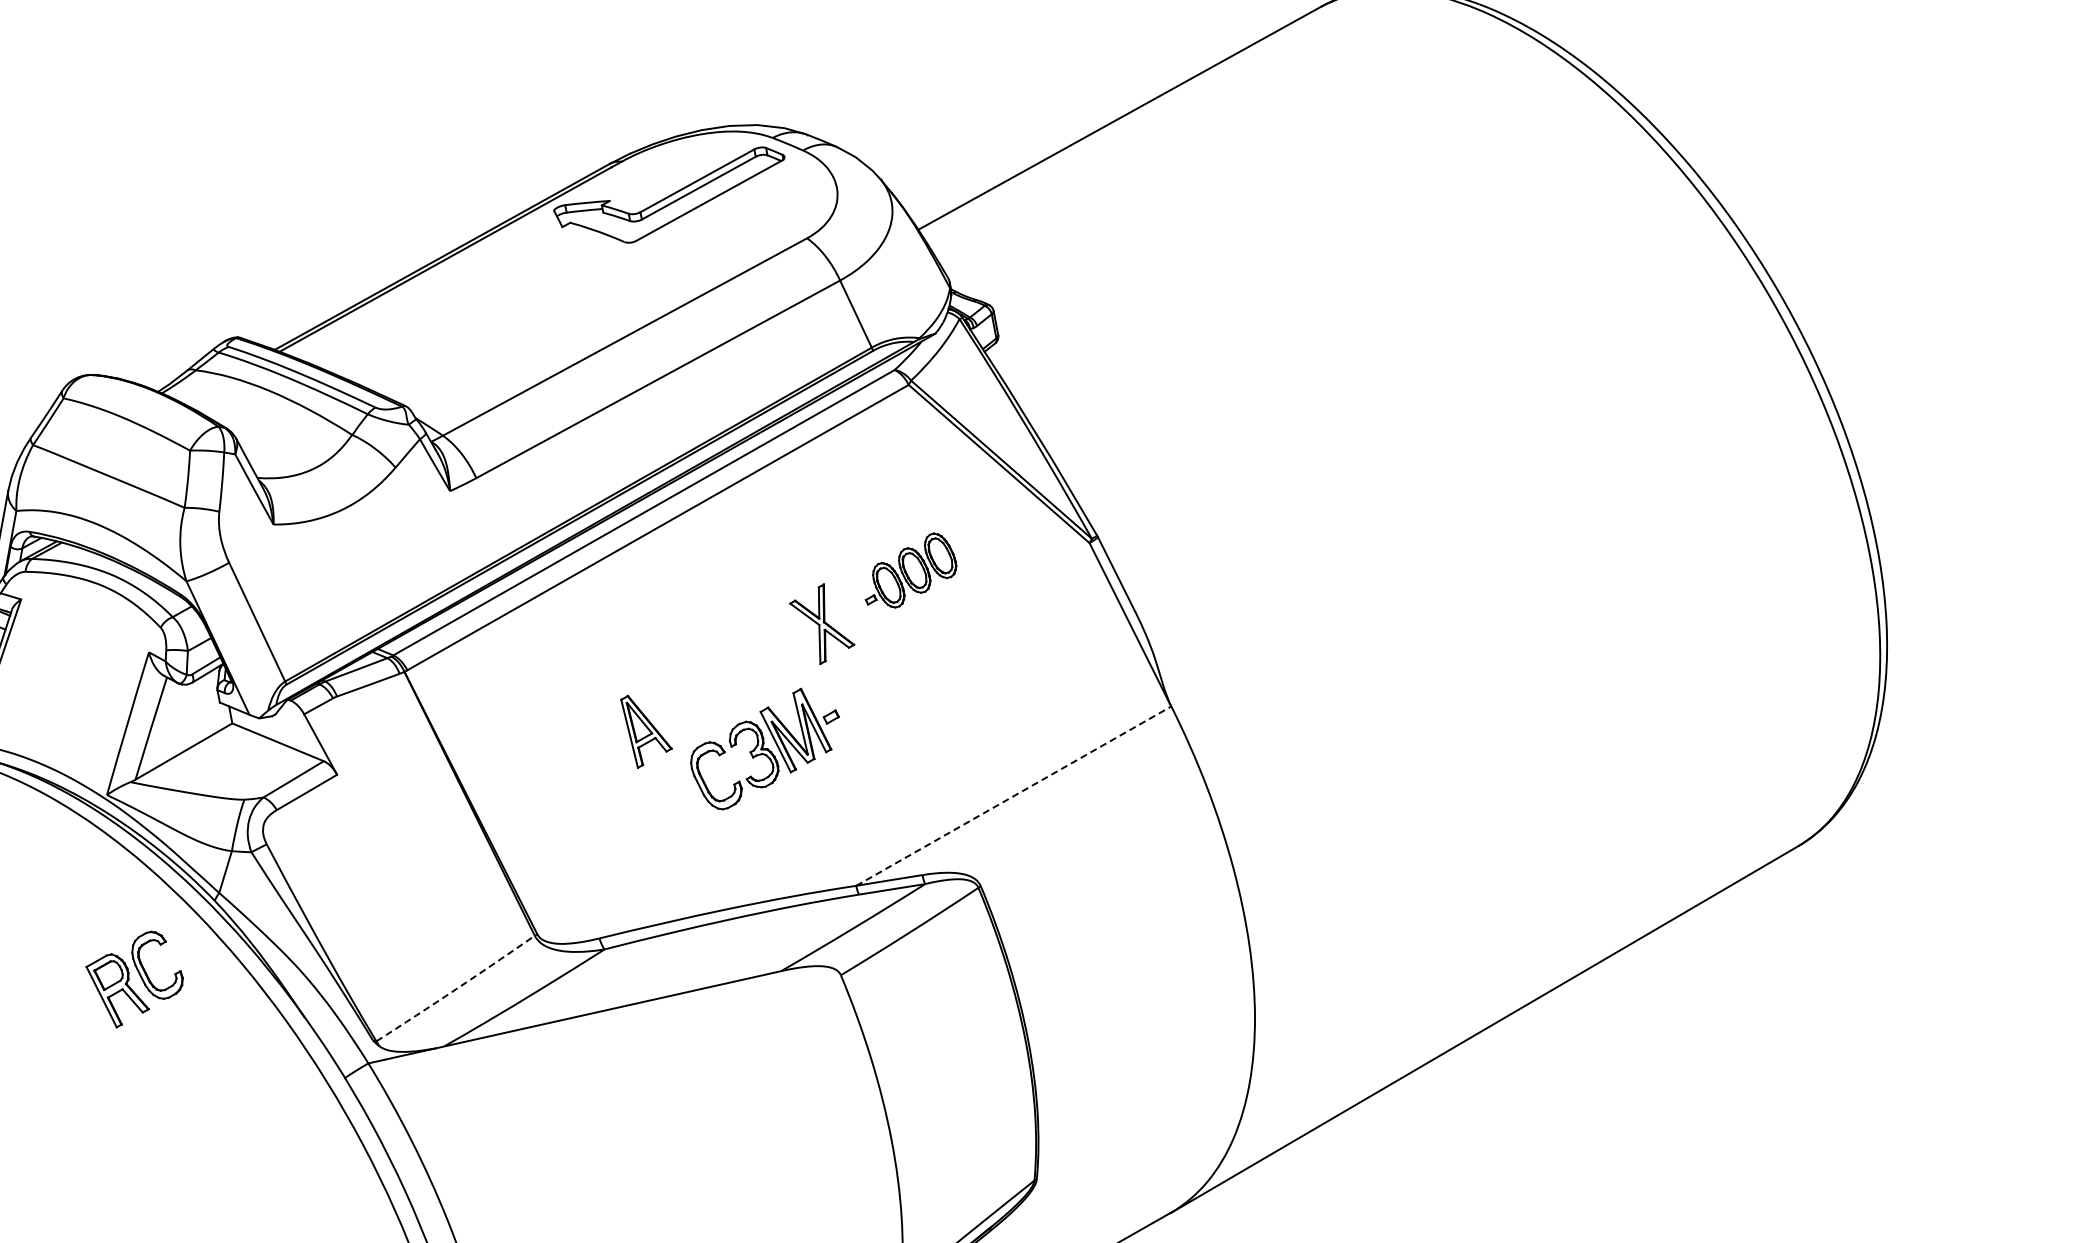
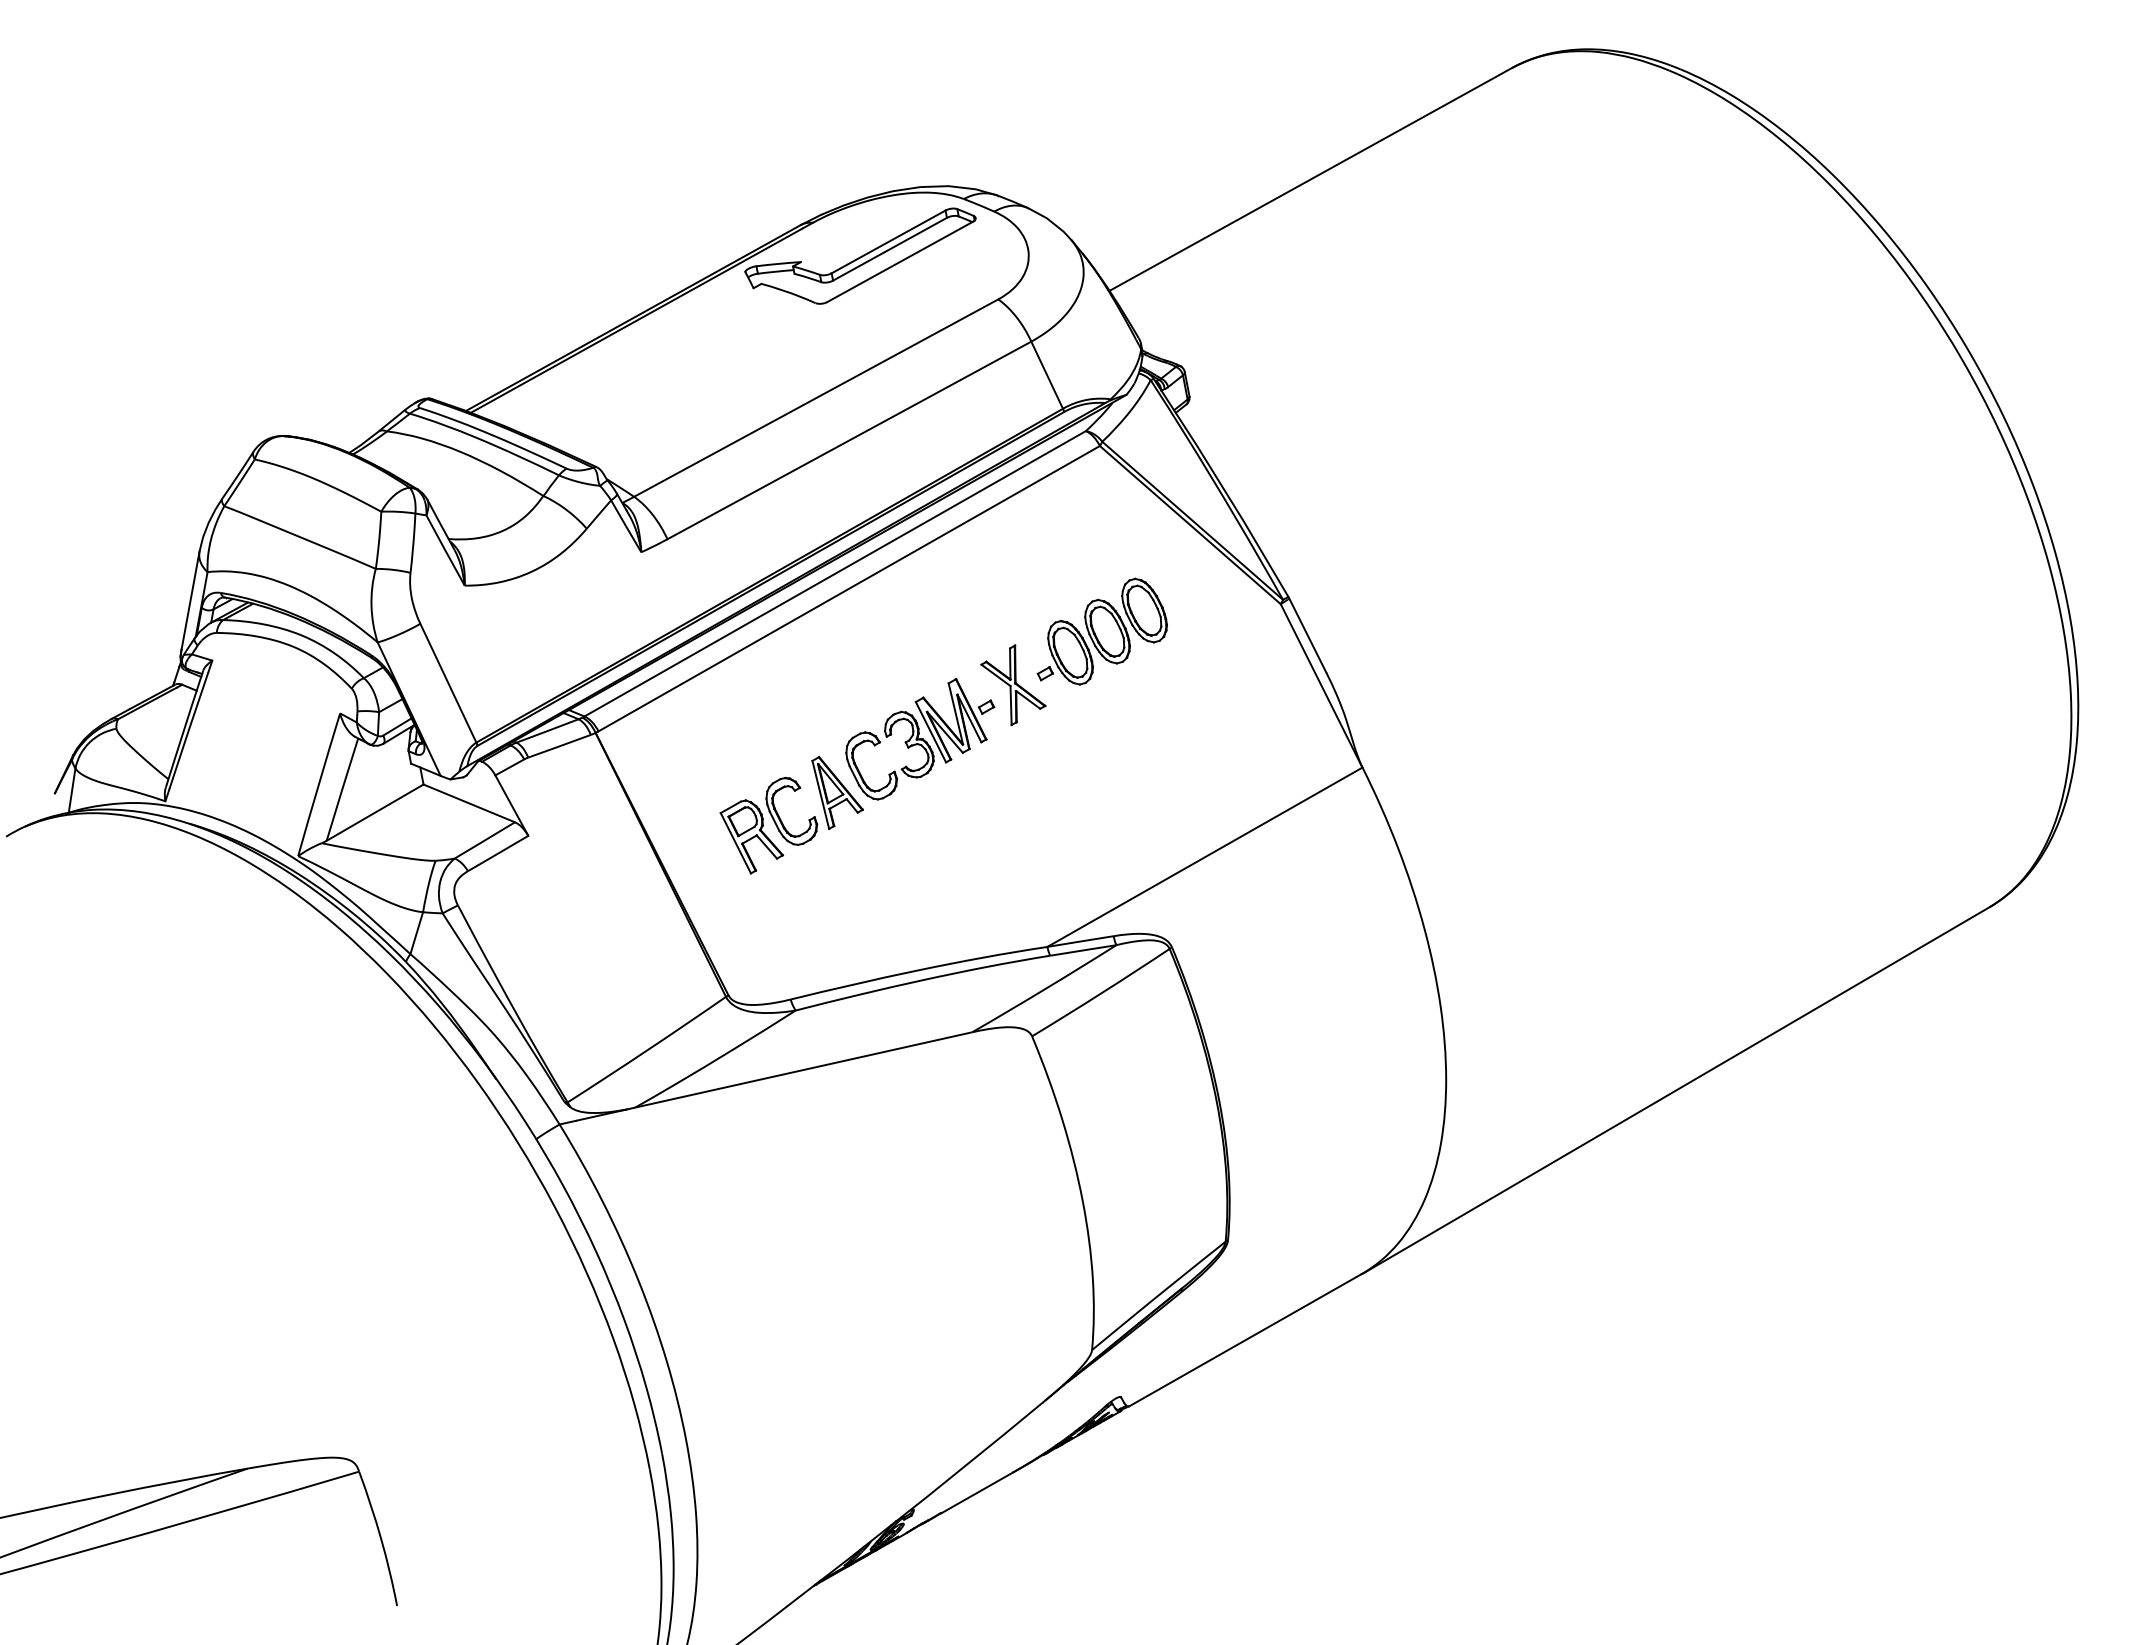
part: (910, 570) -> (1101, 631), size x1.43
part: (765, 748) -> (920, 738), moved
line: (1014, 796) -> (1205, 857), dashed -> solid
part: (134, 979) -> (768, 825), moved
arc: (456, 989) -> (647, 1050), dashed -> solid

